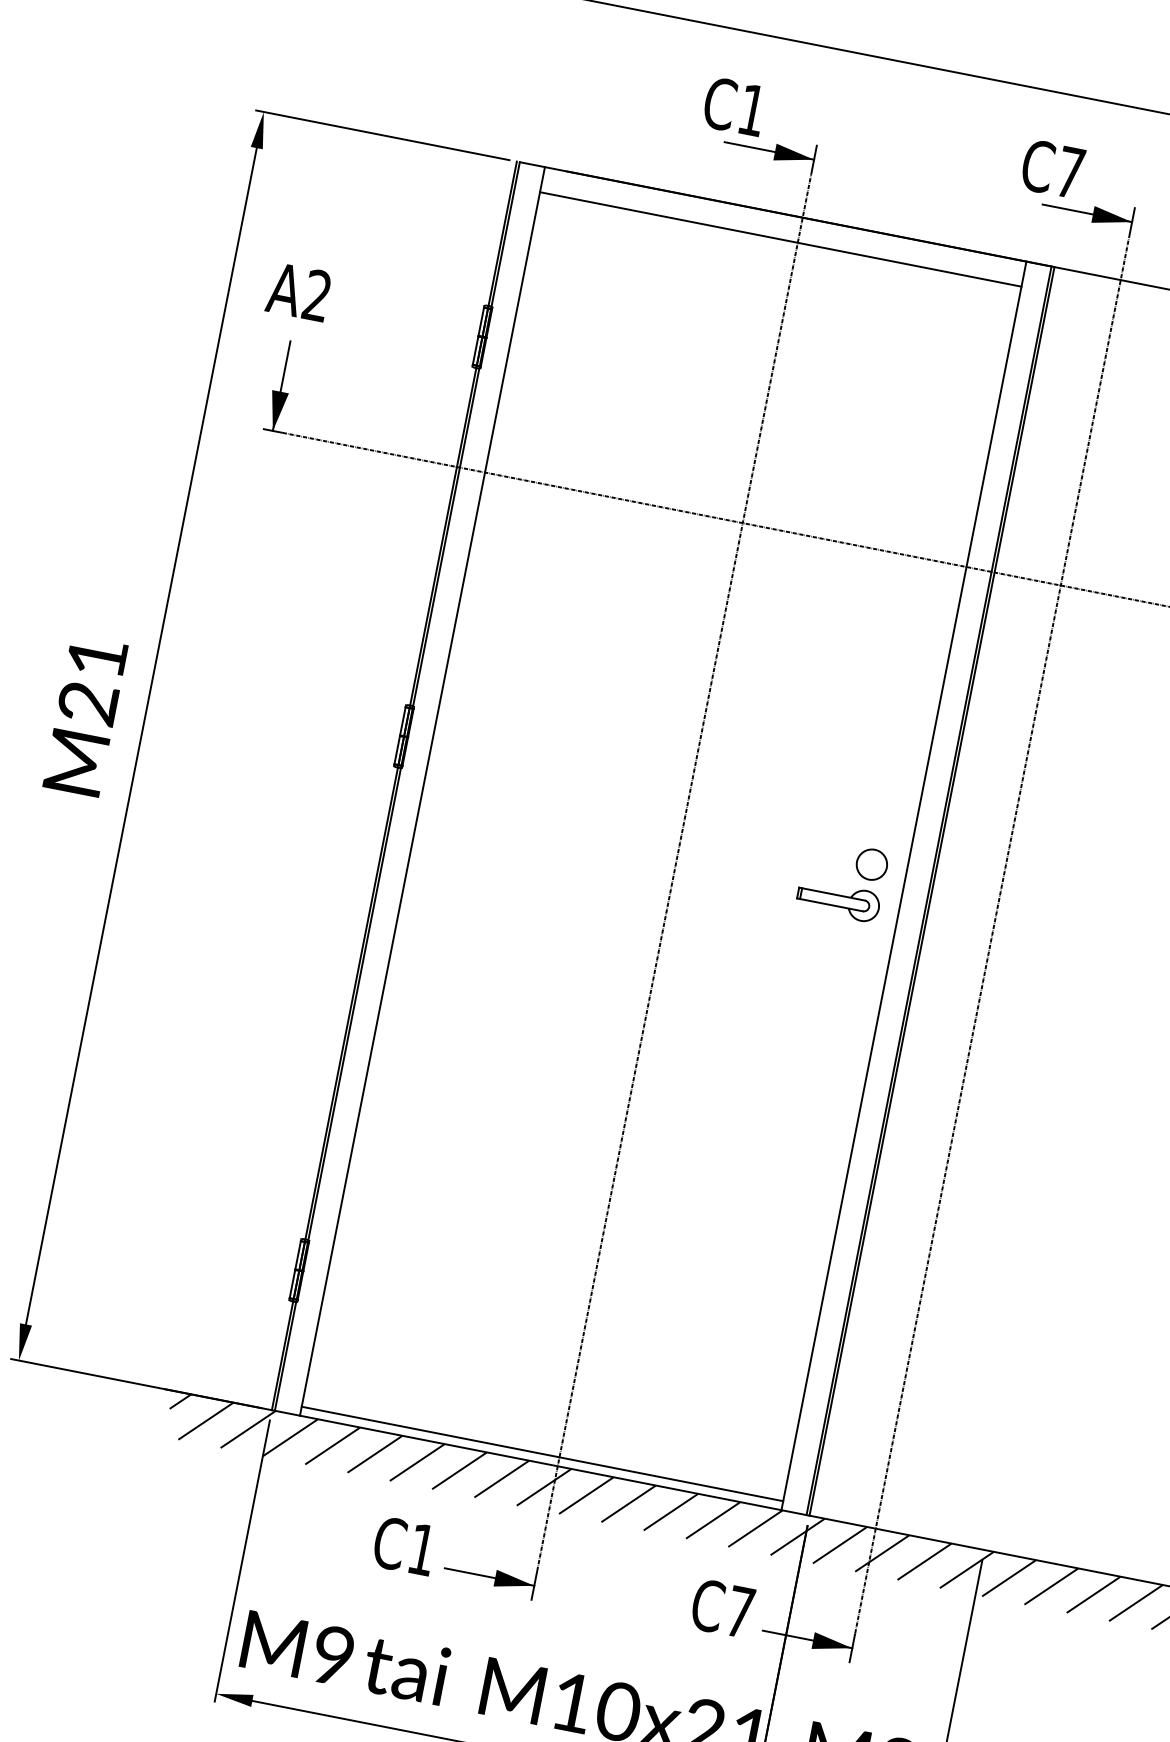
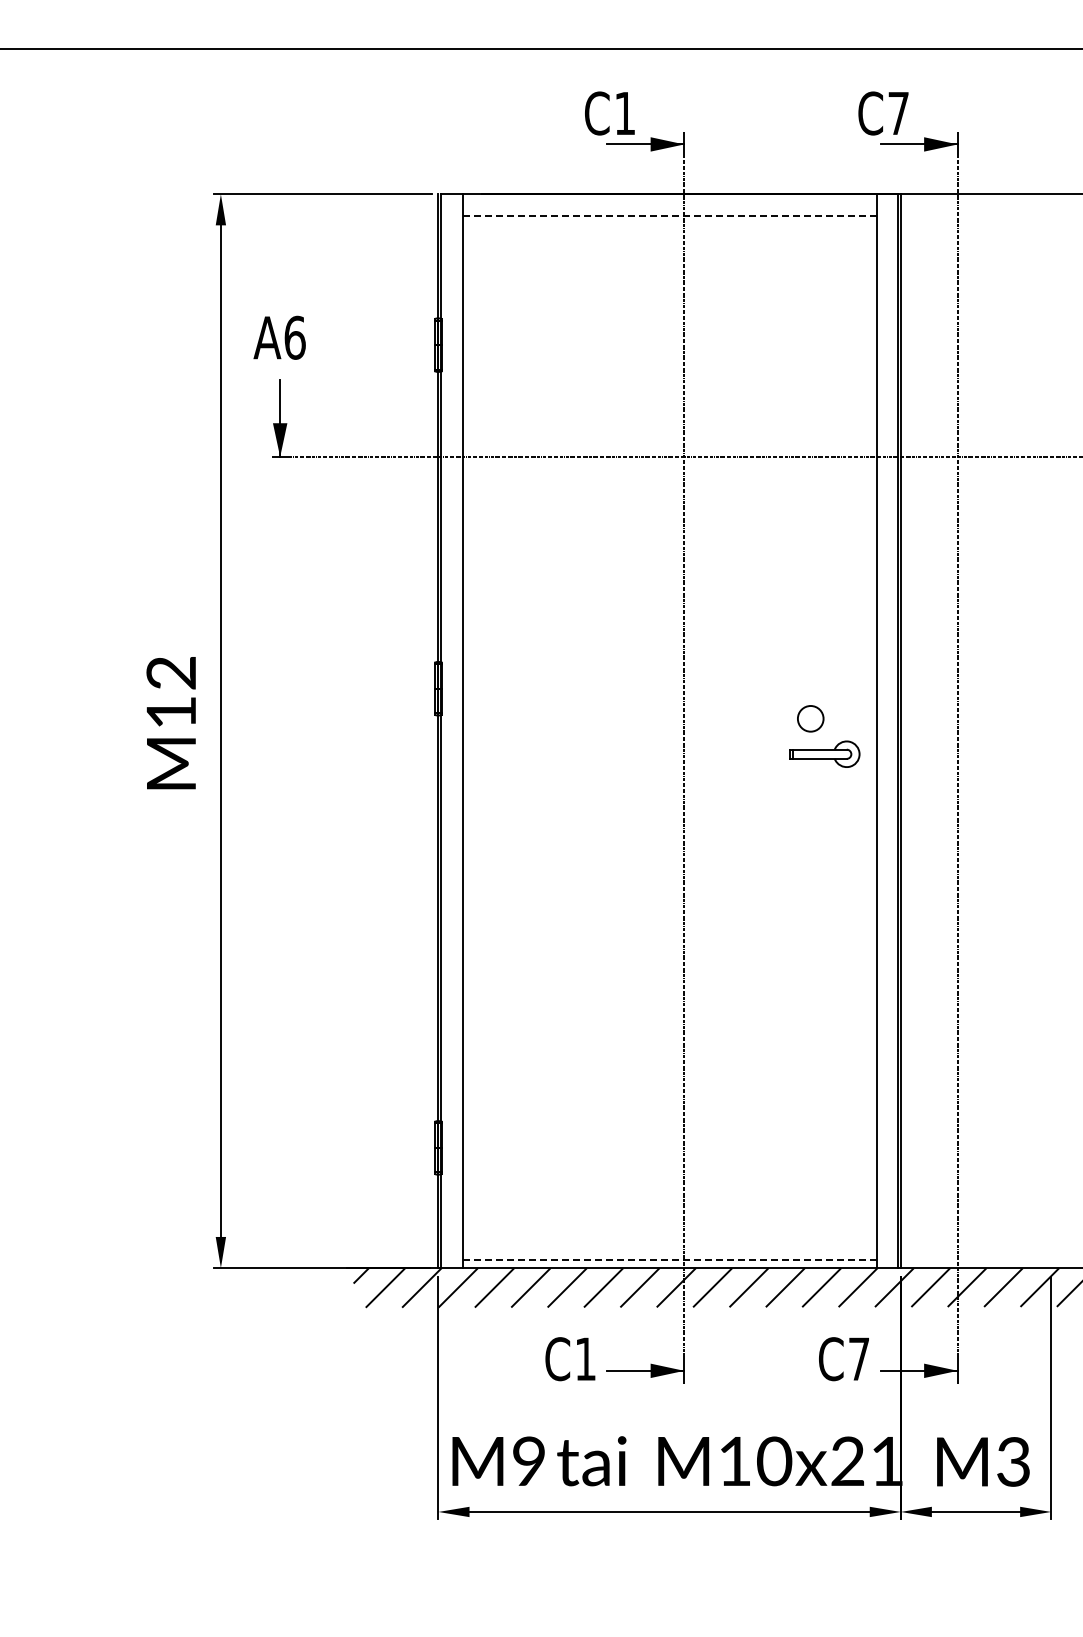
line: (780, 238) -> (669, 215), solid -> dashed
text: (316, 295) -> (294, 337), A2 -> A6
text: (91, 679) -> (170, 692), M21 -> M12
circle: (871, 864) -> (810, 718), moved
line: (542, 1454) -> (669, 1260), solid -> dashed

